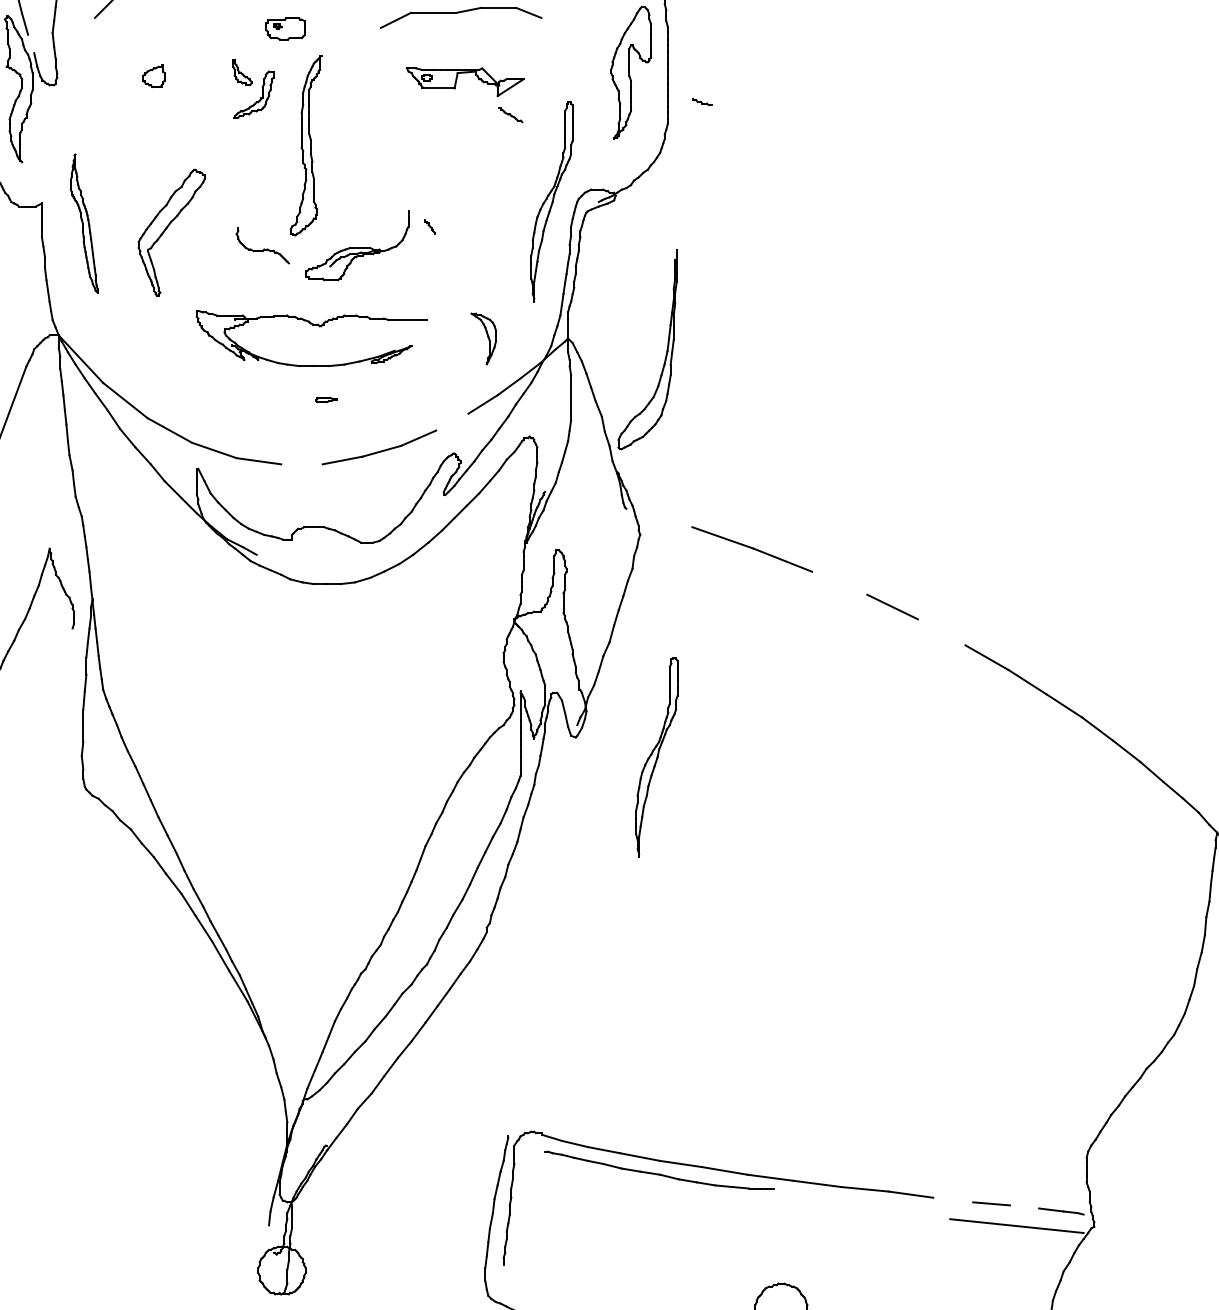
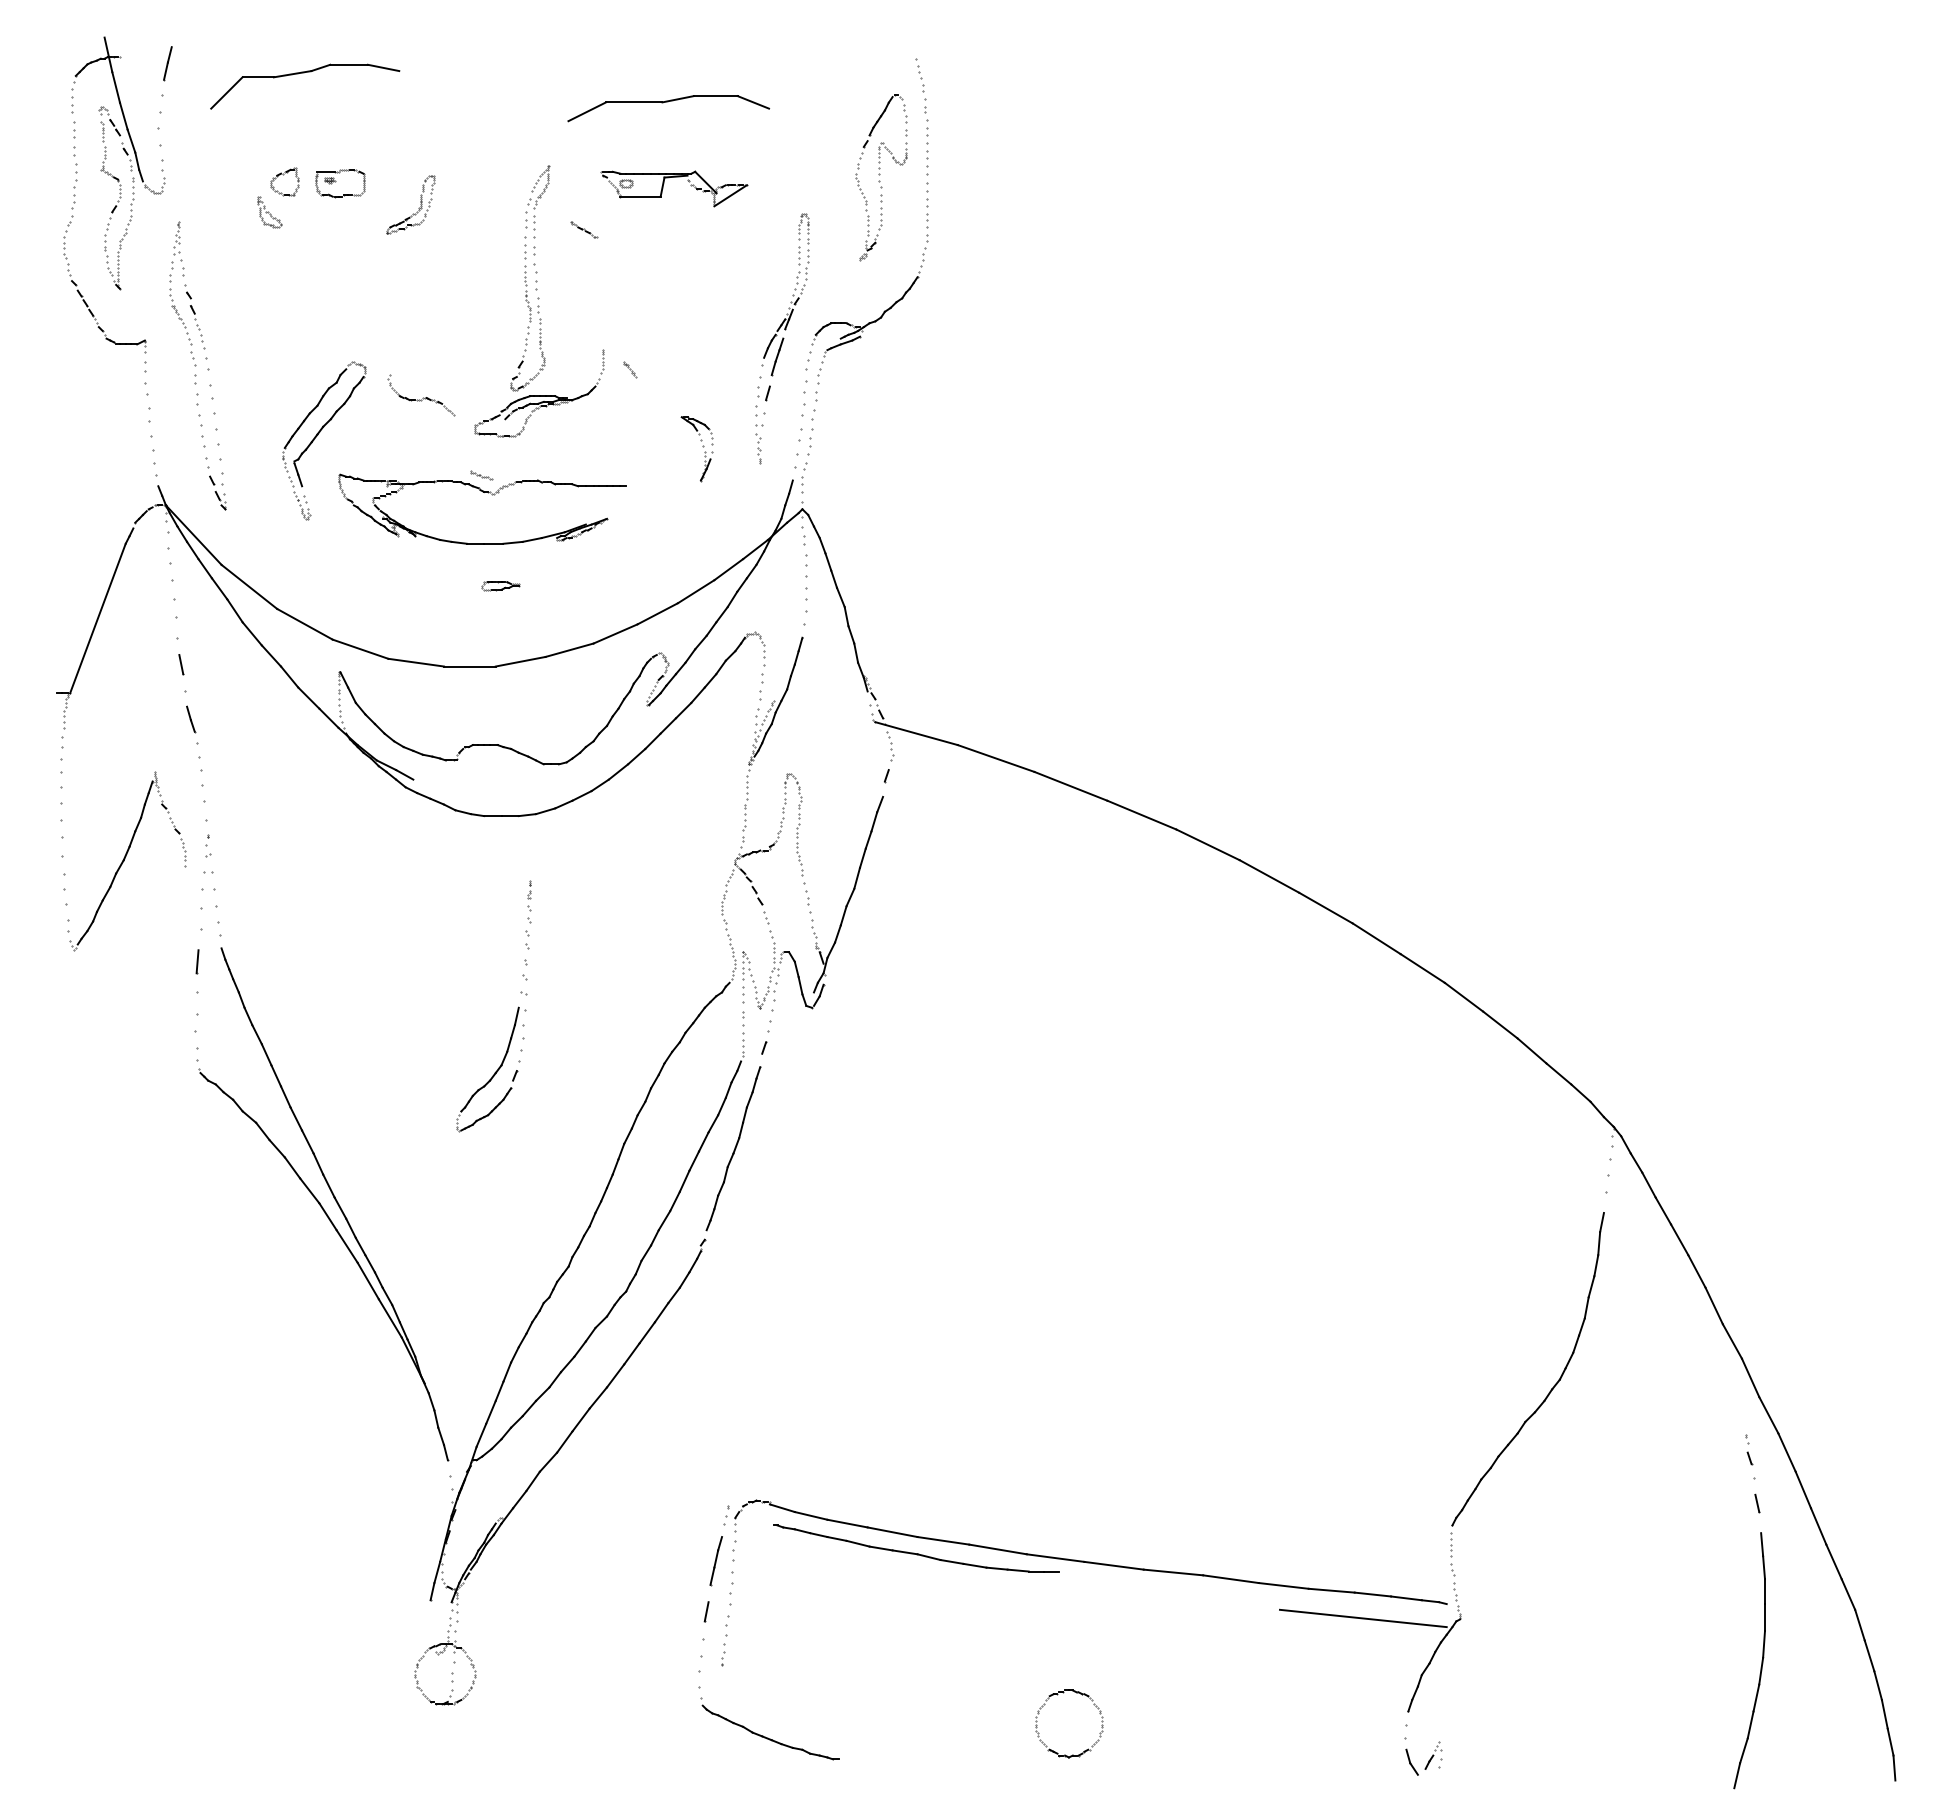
part: (286, 29) -> (340, 183), moved
line: (31, 43) -> (131, 140), added
part: (242, 73) -> (269, 212), moved
part: (701, 102) -> (481, 475), moved
part: (510, 114) -> (584, 229), moved
part: (306, 145) -> (530, 278), moved
part: (84, 223) -> (197, 365), size x1.67
part: (167, 229) -> (318, 435), moved
part: (488, 337) -> (702, 446), moved
part: (665, 354) -> (516, 1012), moved
part: (326, 400) -> (500, 586), size x1.43
line: (452, 421) -> (657, 613), added
line: (301, 464) -> (469, 666), added
line: (659, 517) -> (916, 733), added
line: (839, 582) -> (1141, 814), added
line: (941, 632) -> (1269, 876), added
part: (656, 757) -> (913, 1032), removed
line: (953, 1199) -> (1283, 1585), added
line: (1024, 1206) -> (1372, 1594), added

